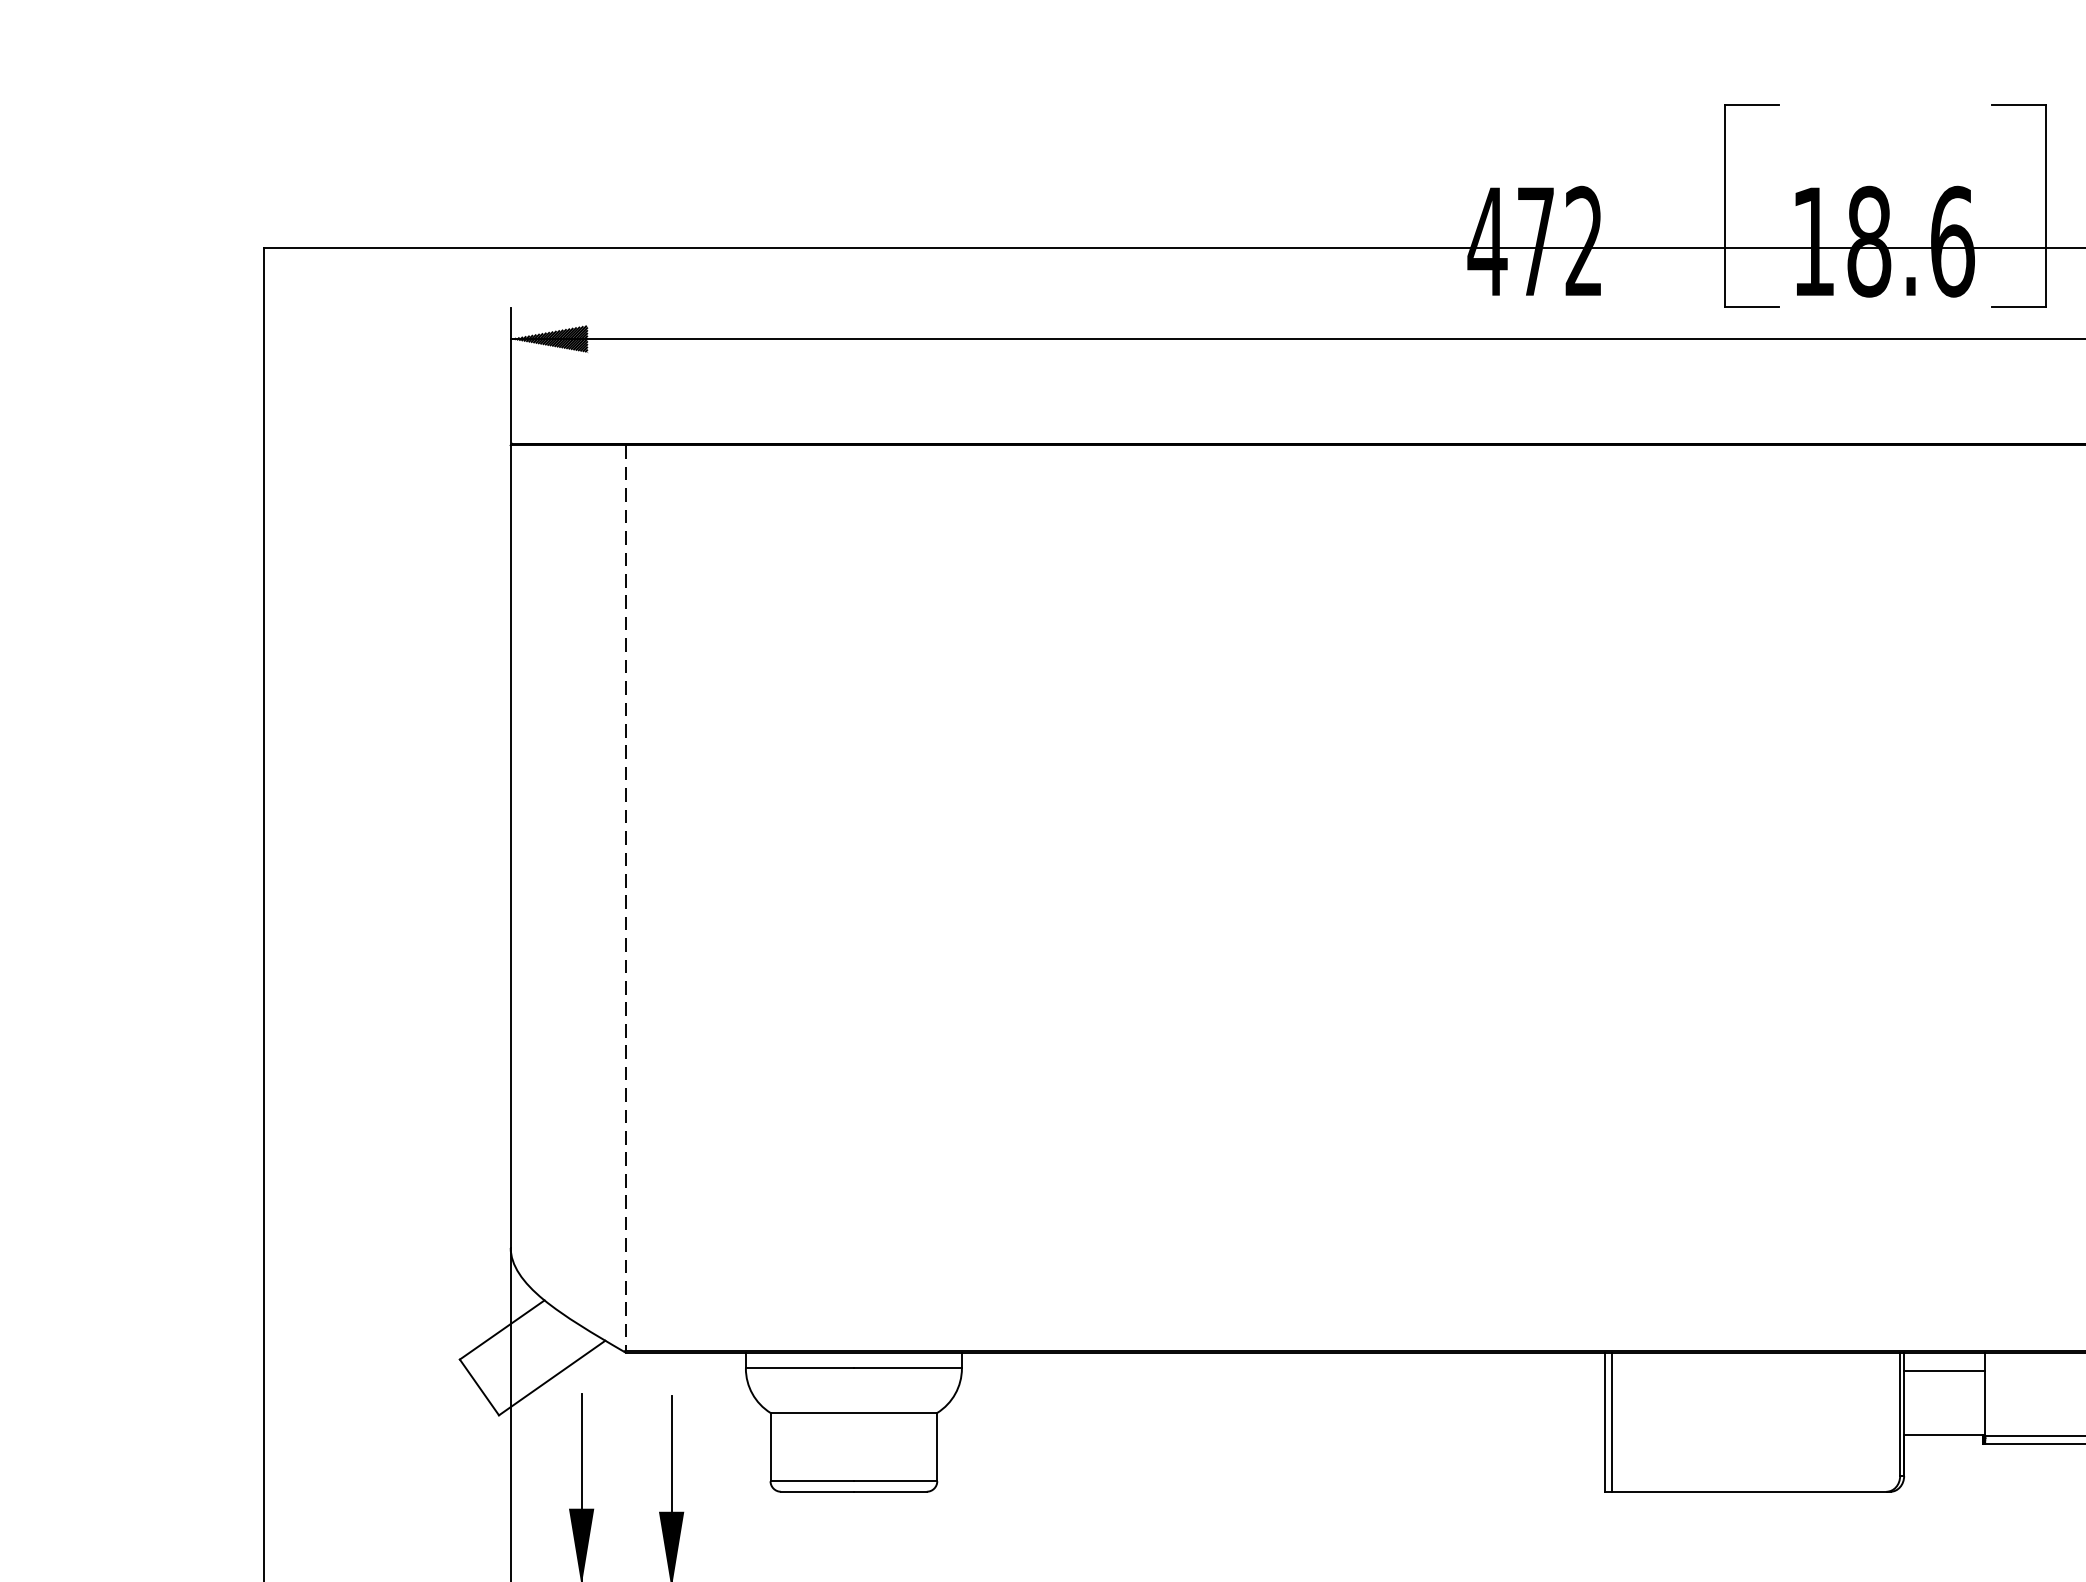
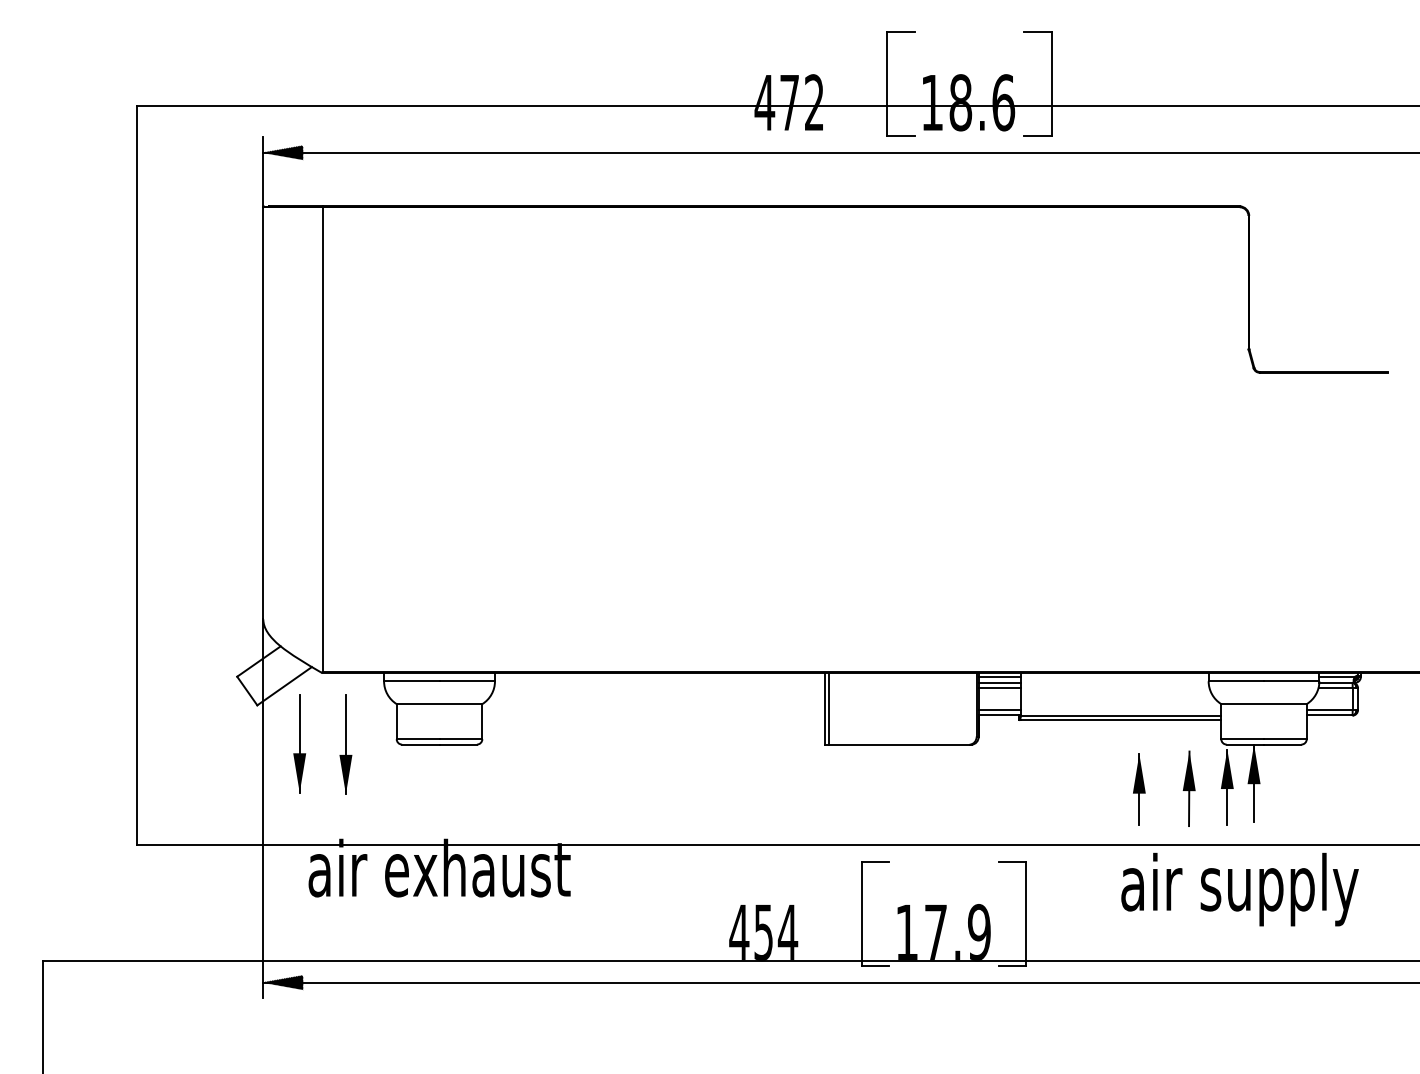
line: (625, 897) -> (322, 439), dashed -> solid
line: (1944, 1361) -> (999, 677), added
line: (1944, 1382) -> (999, 688), added
line: (1944, 1425) -> (999, 710), added

